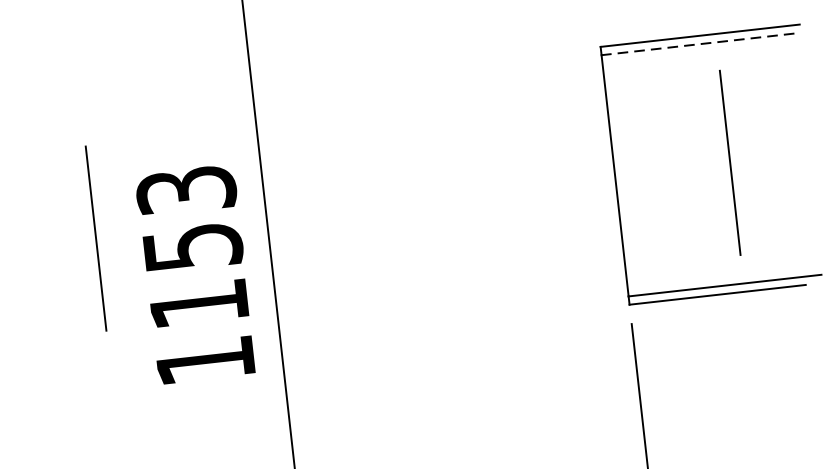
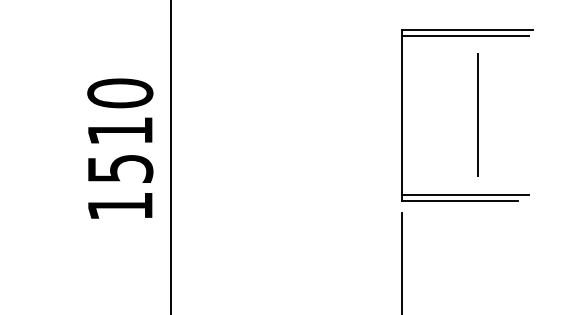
line: (698, 44) -> (465, 35), dashed -> solid
line: (95, 237) -> (57, 117), removed
text: (192, 246) -> (120, 130), 1153 -> 1510

